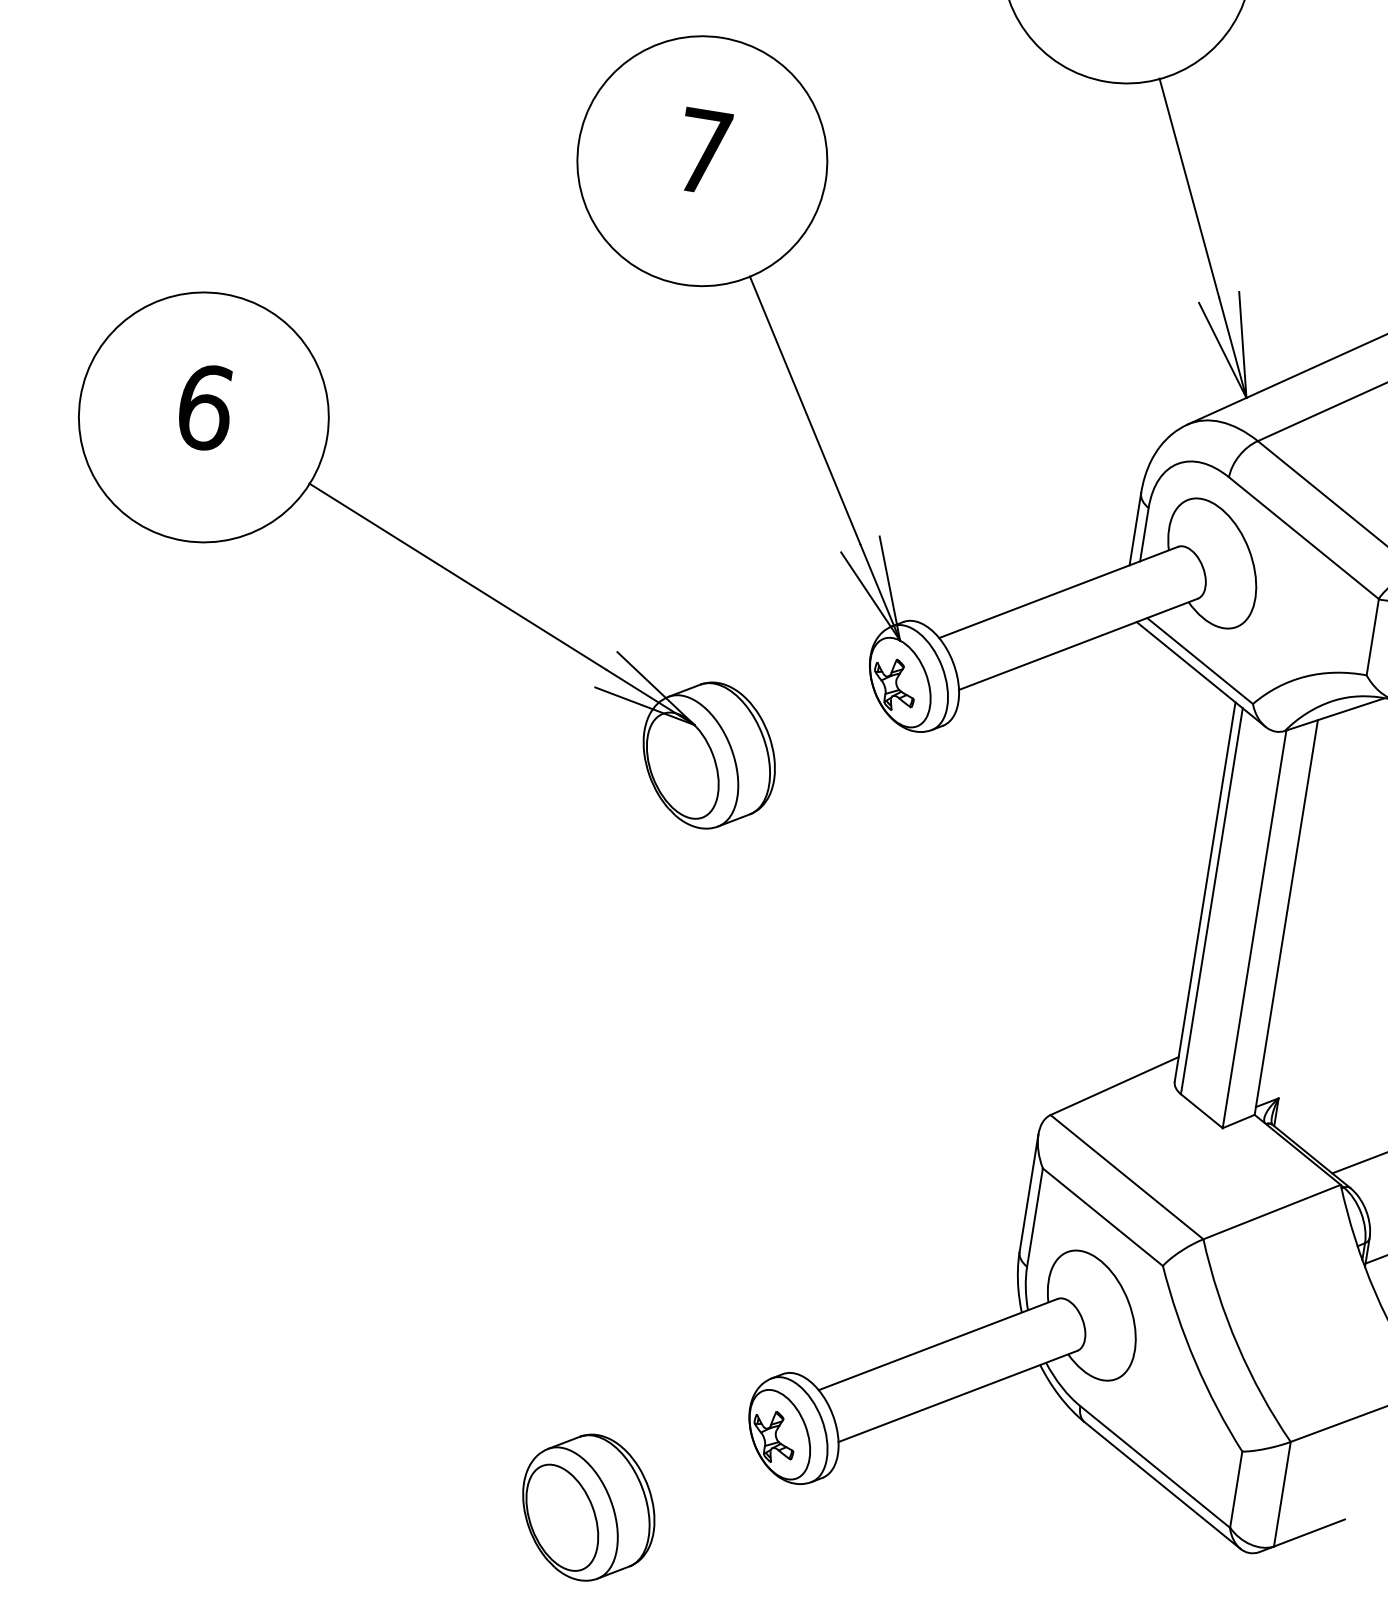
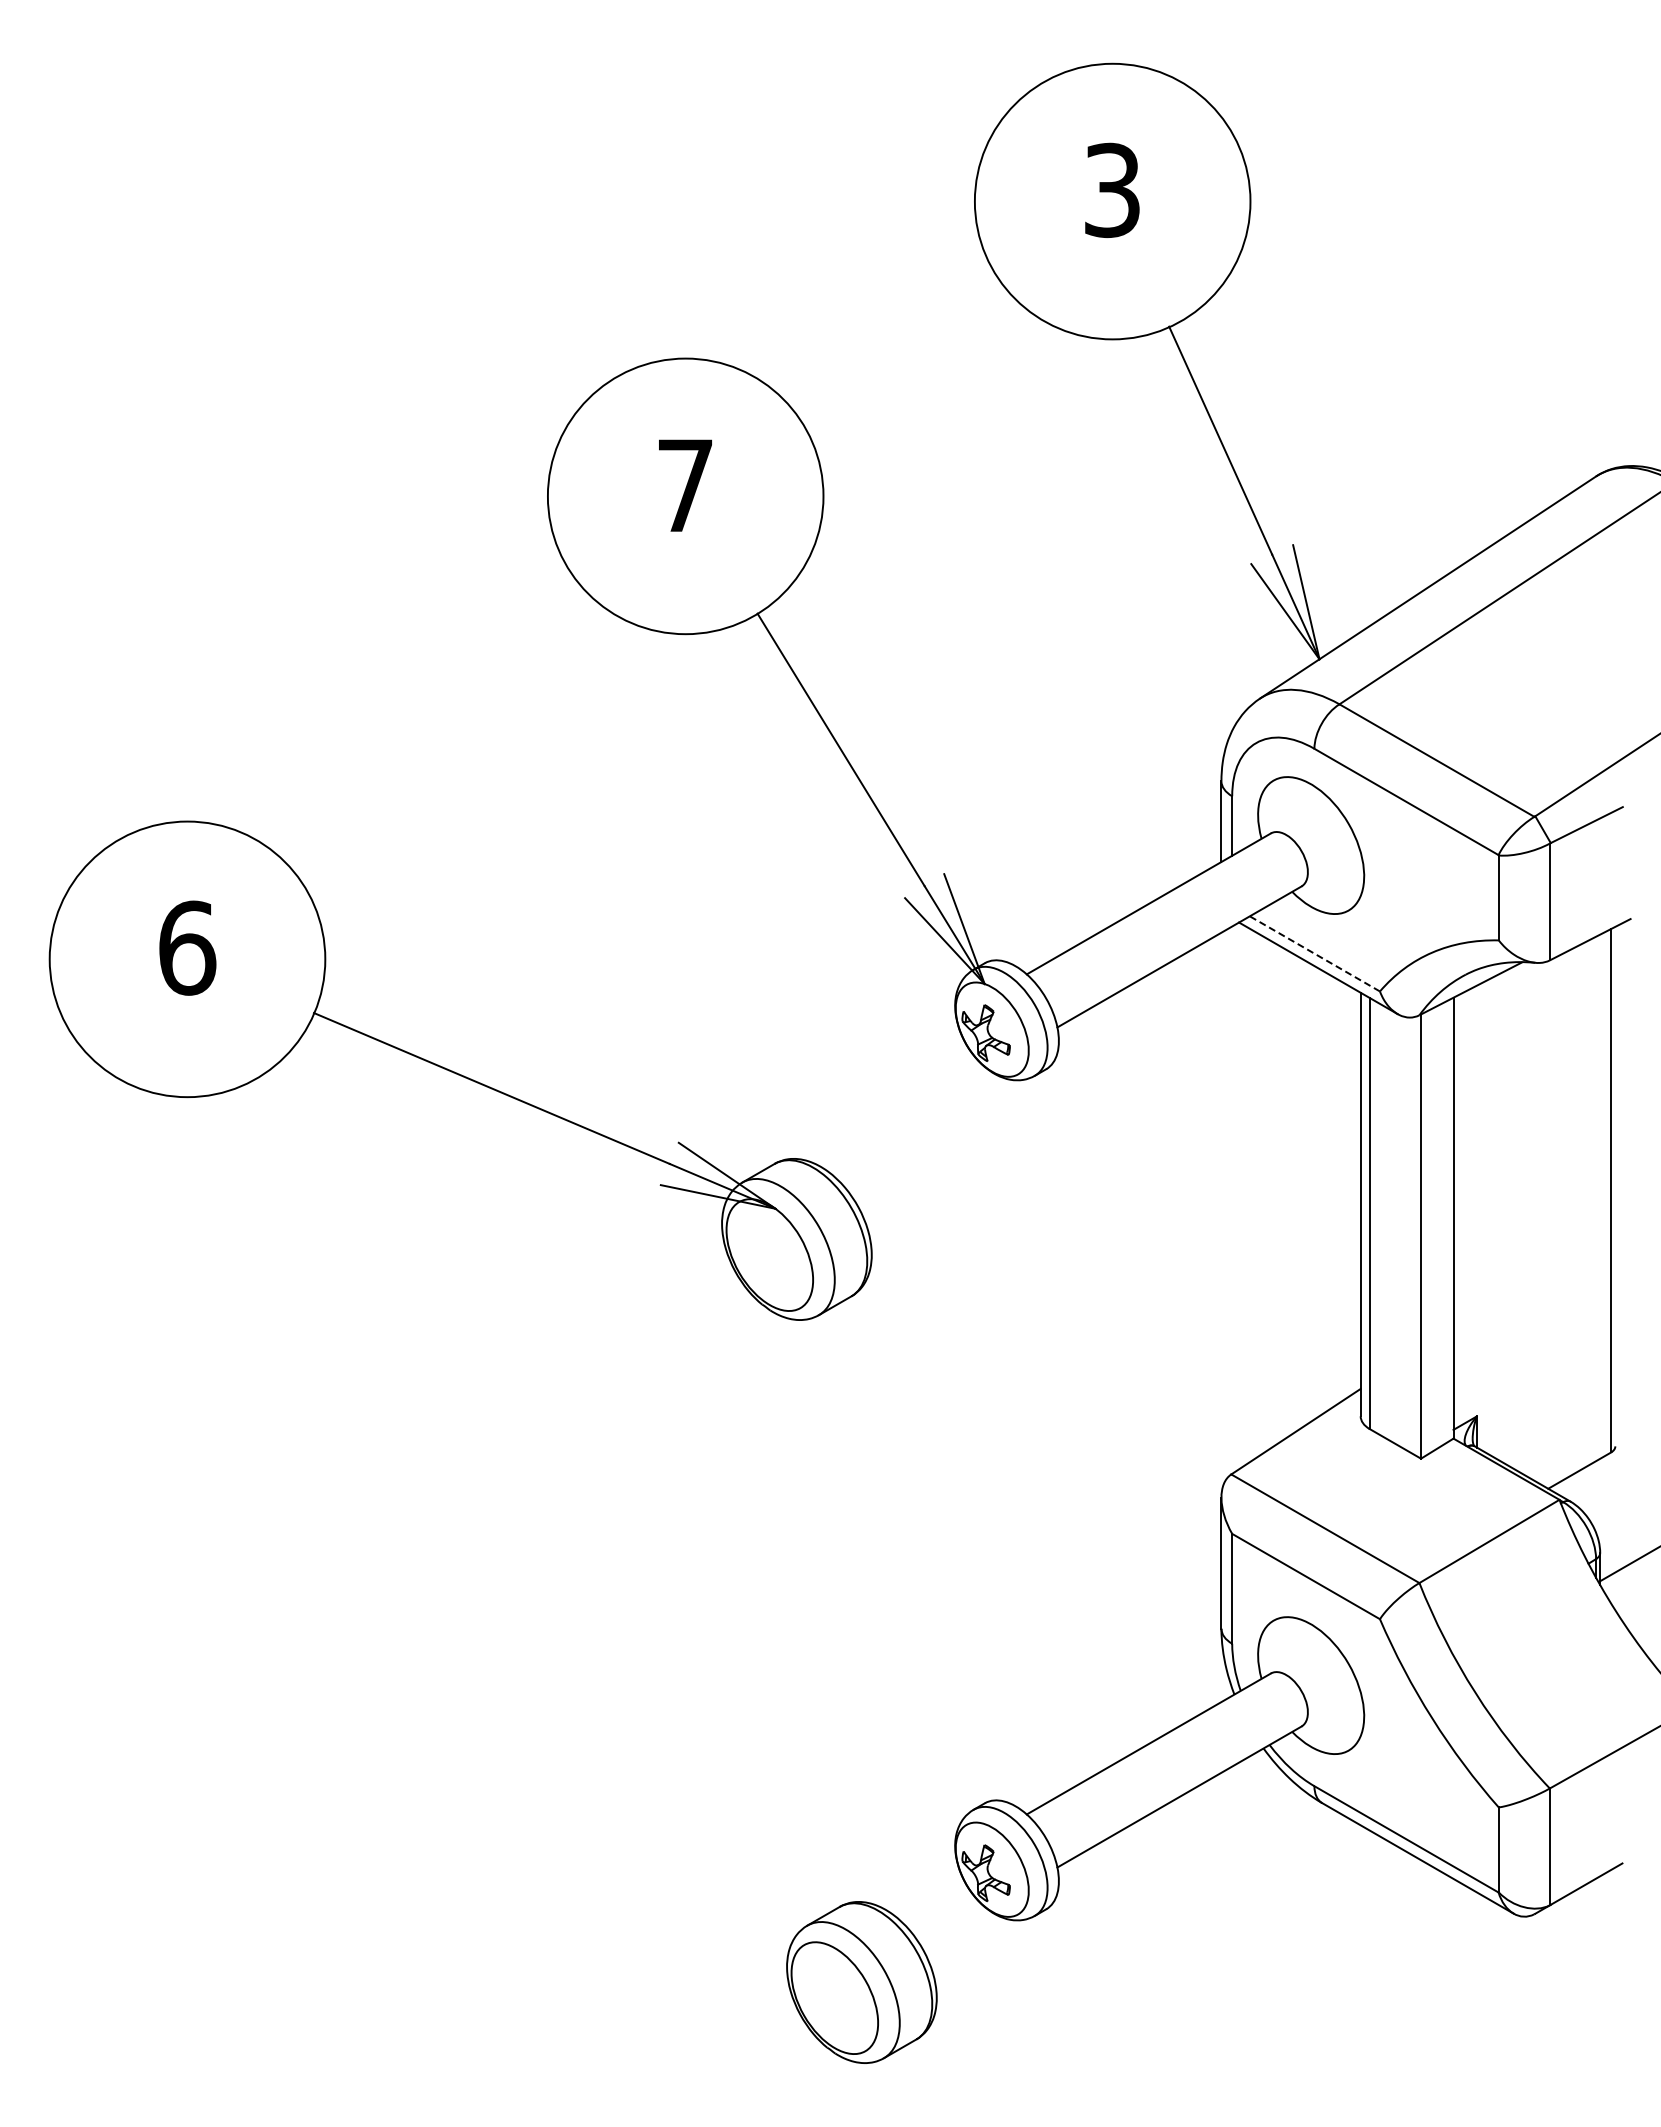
part: (432, 556) -> (460, 1070), moved
line: (1199, 660) -> (1314, 953), solid -> dashed
part: (588, 1507) -> (861, 1982), moved

